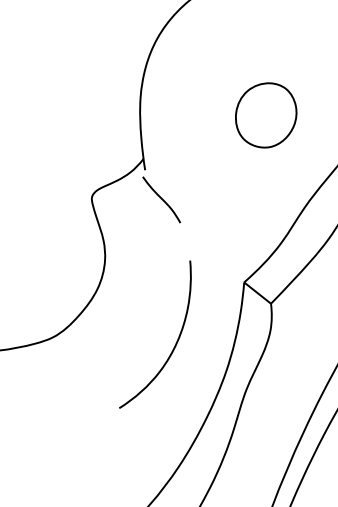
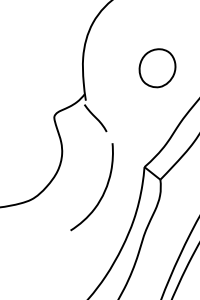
curve: (173, 345) -> (102, 193), moved

